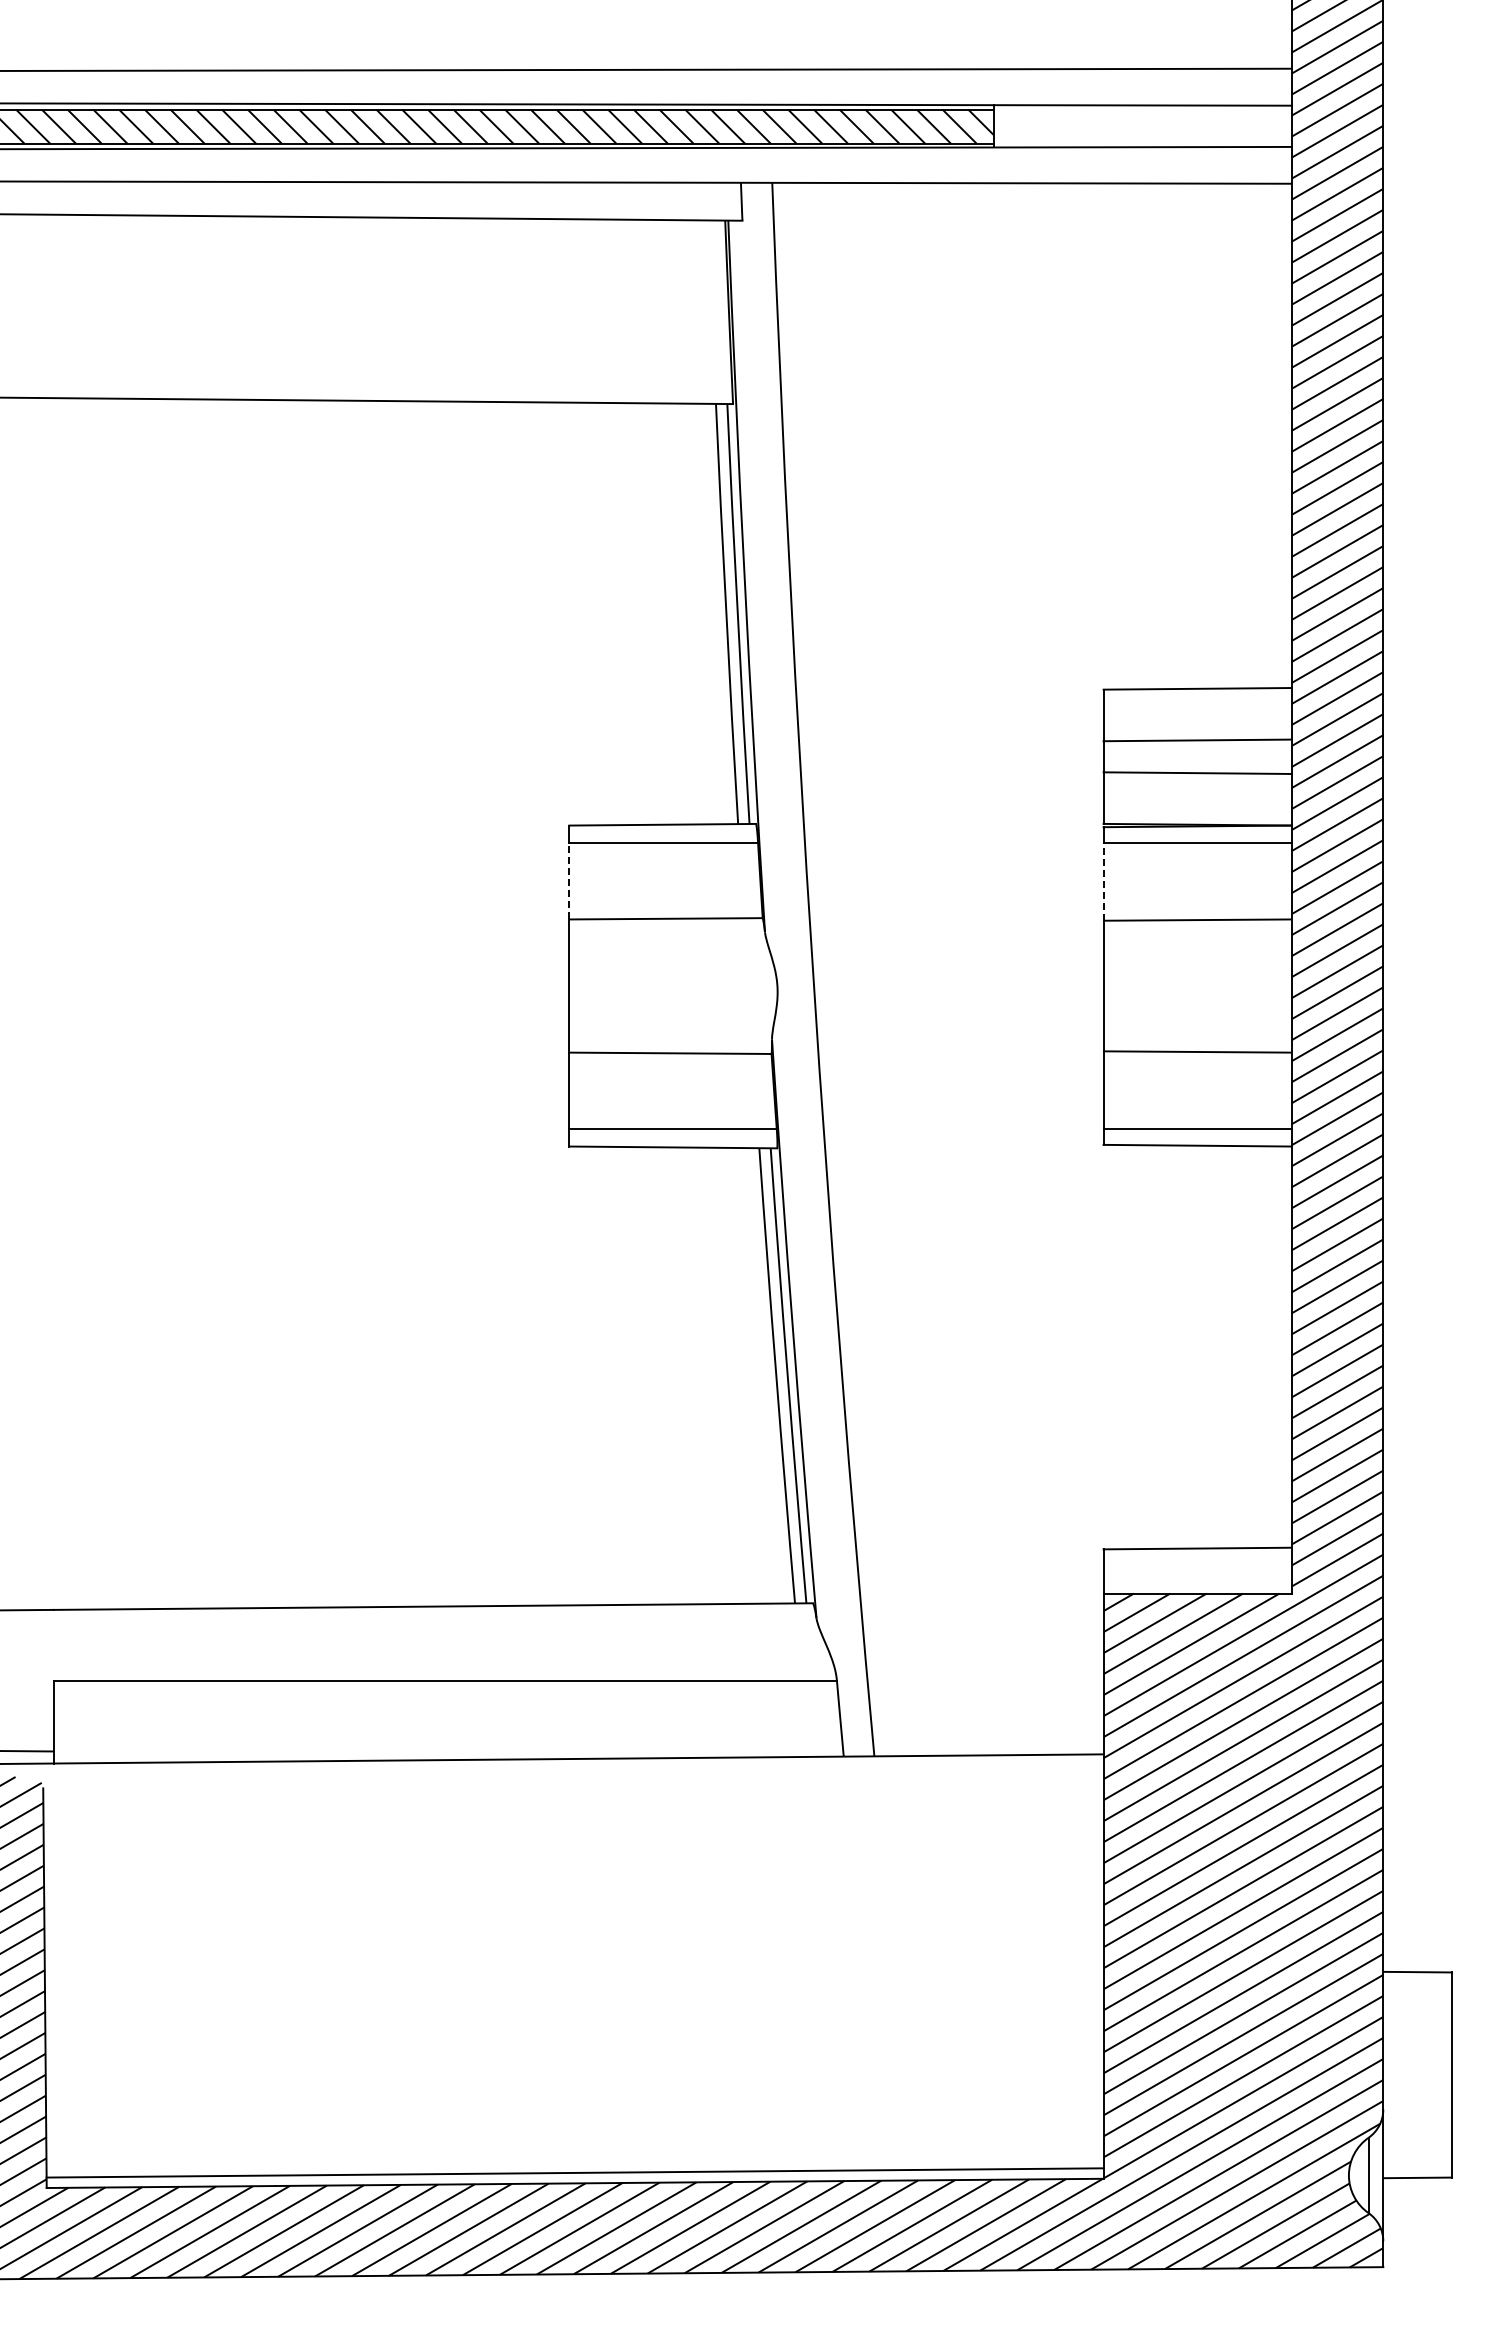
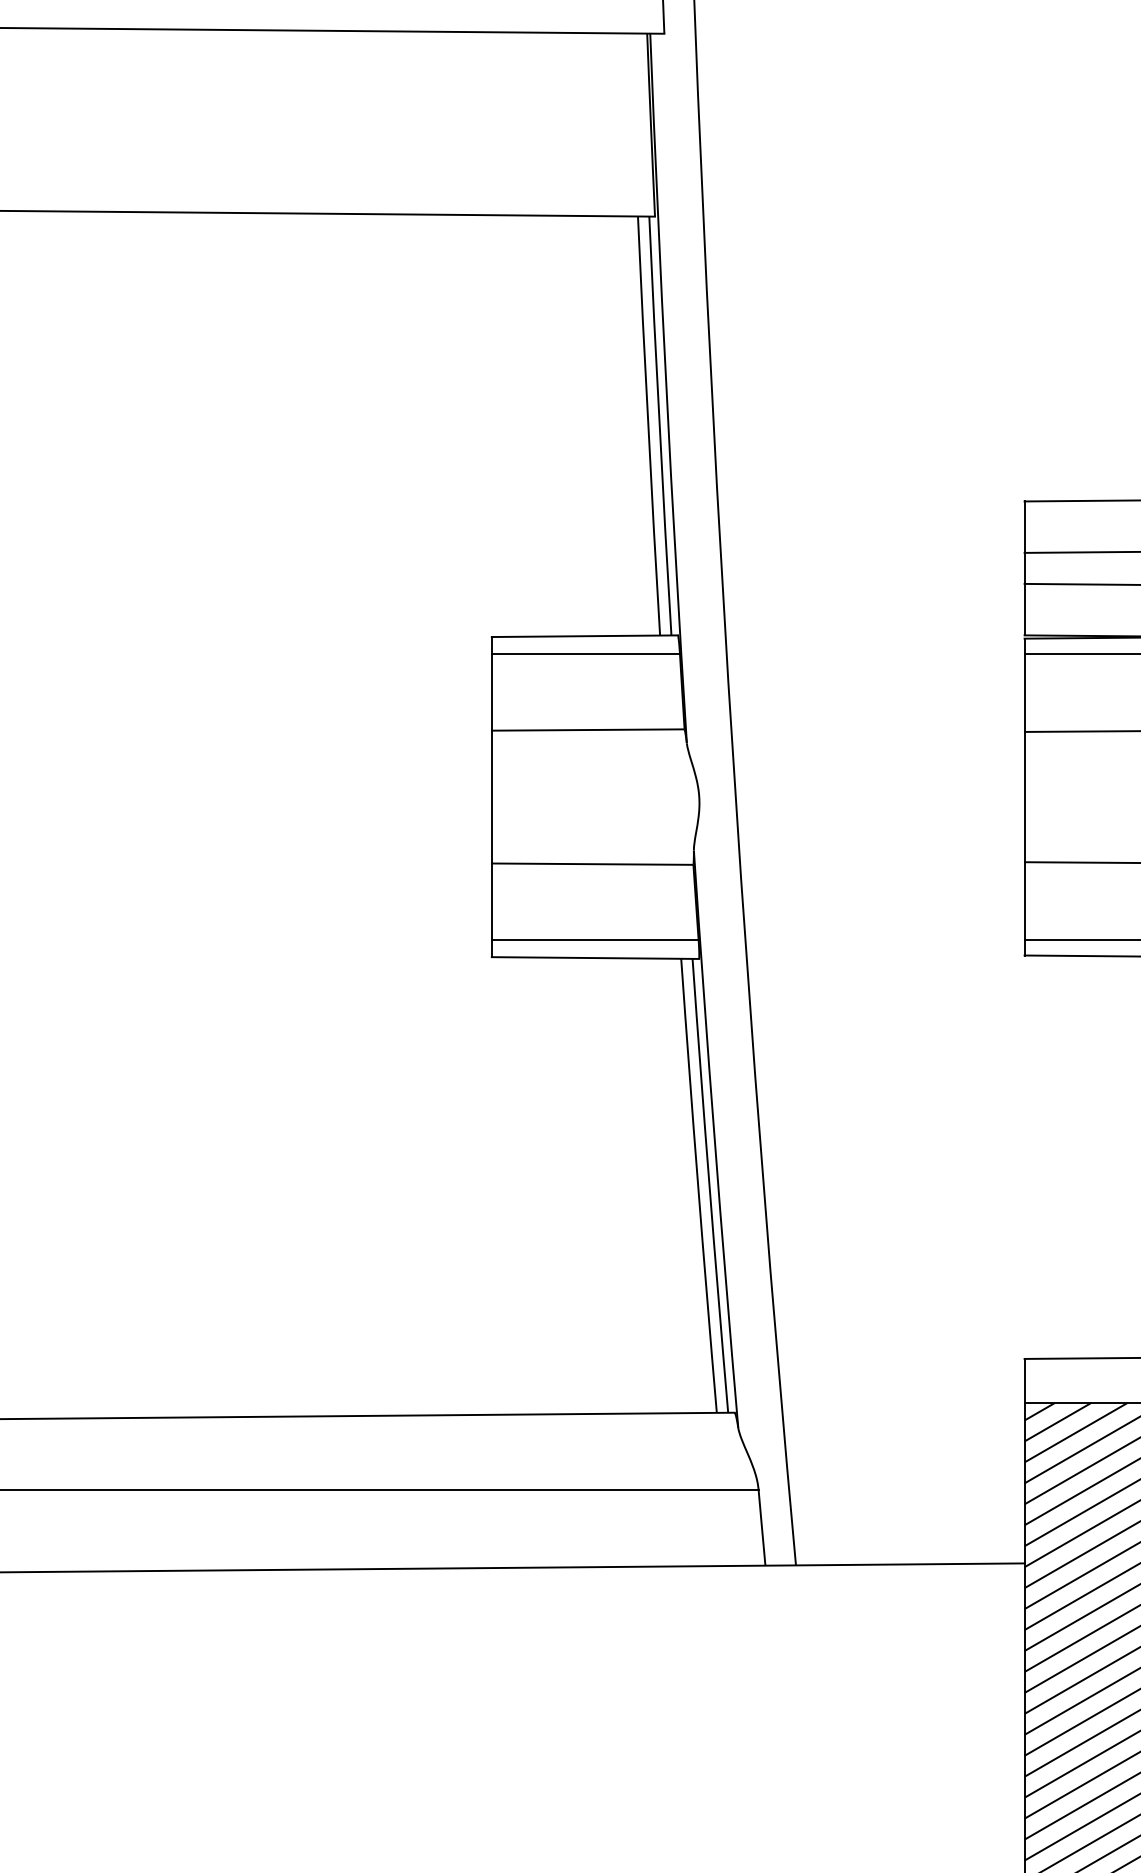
line: (569, 880) -> (491, 691), dashed -> solid
line: (1103, 881) -> (1024, 692), dashed -> solid

